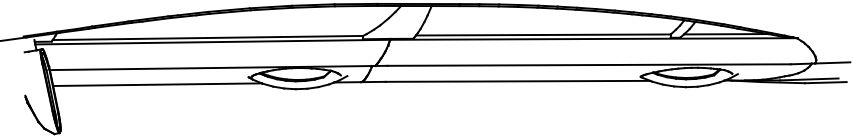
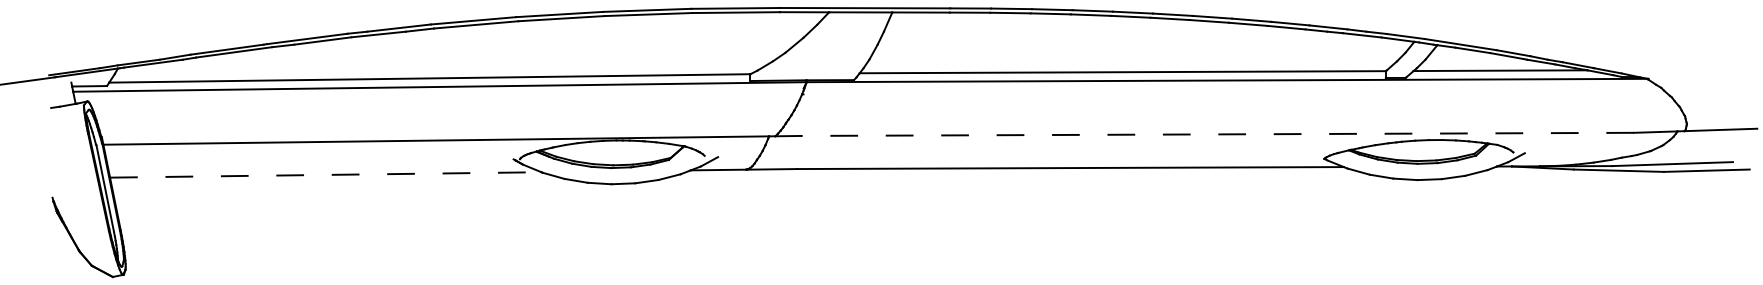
line: (589, 65) -> (1218, 135), solid -> dashed
line: (158, 84) -> (327, 174), solid -> dashed

